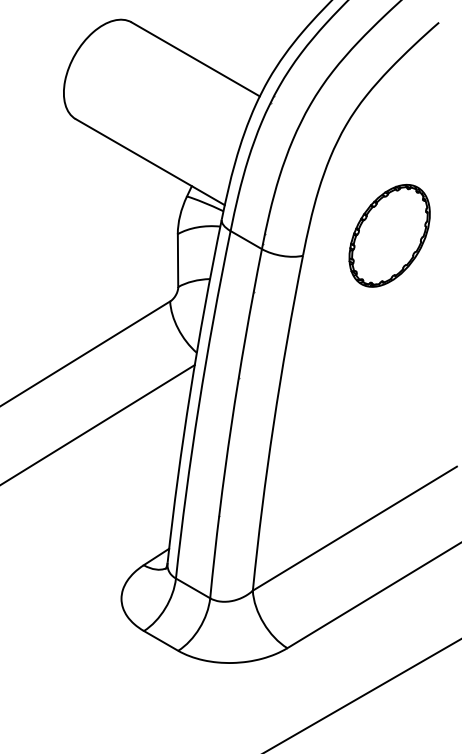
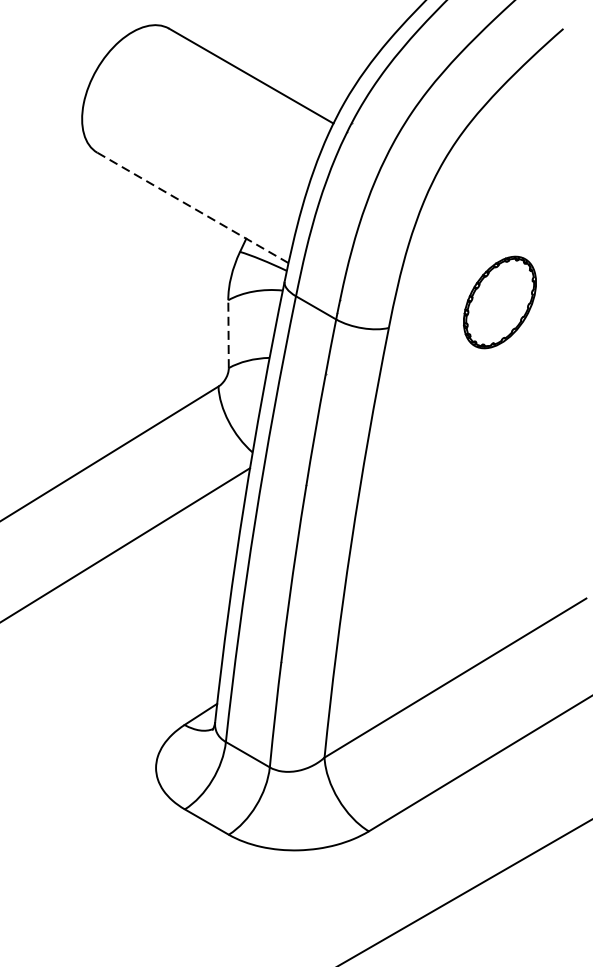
line: (150, 162) -> (193, 208), solid -> dashed
part: (389, 235) -> (499, 301), size x0.7
line: (178, 260) -> (229, 334), solid -> dashed

